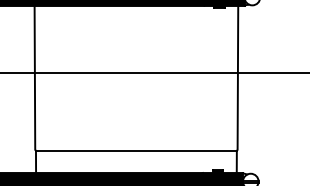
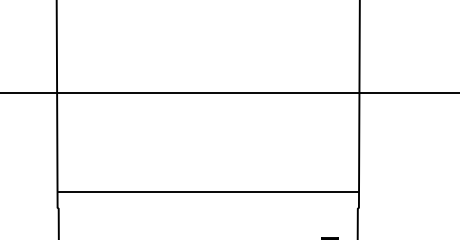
line: (135, 150) -> (206, 192), moved

